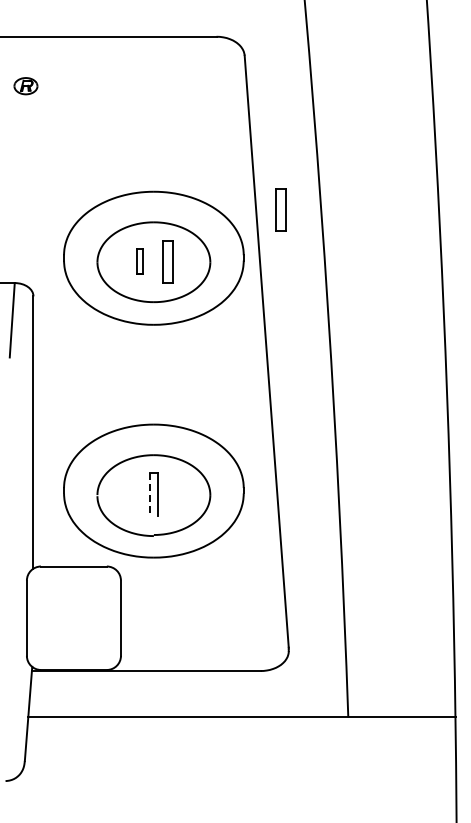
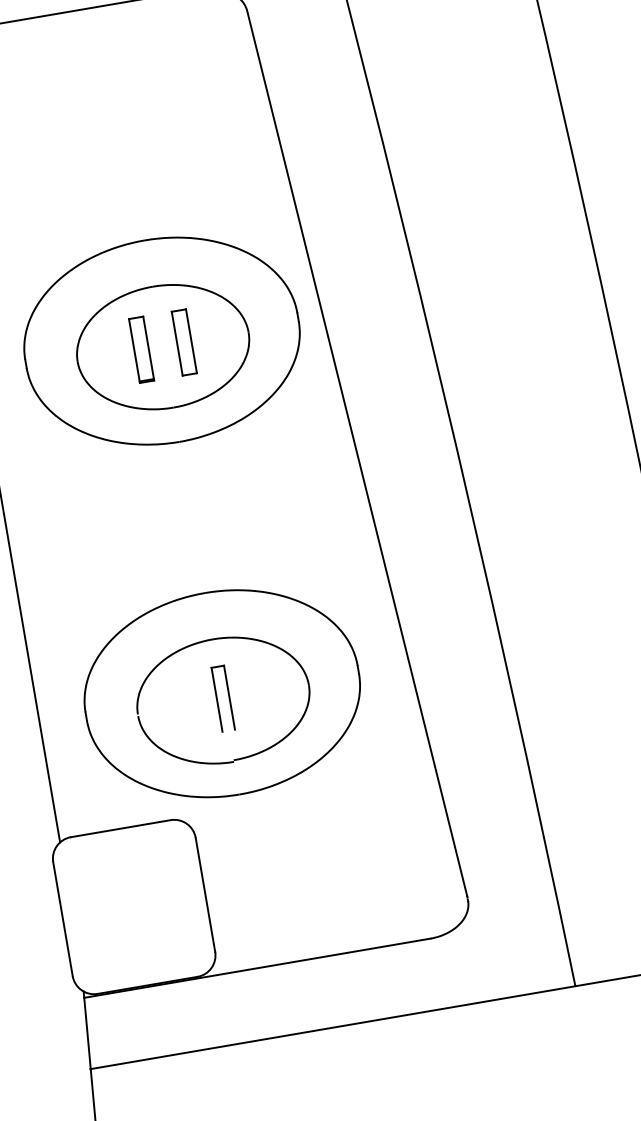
part: (280, 209) -> (341, 234), removed
part: (139, 261) -> (141, 349), size x1.67
line: (149, 494) -> (216, 700), dashed -> solid

